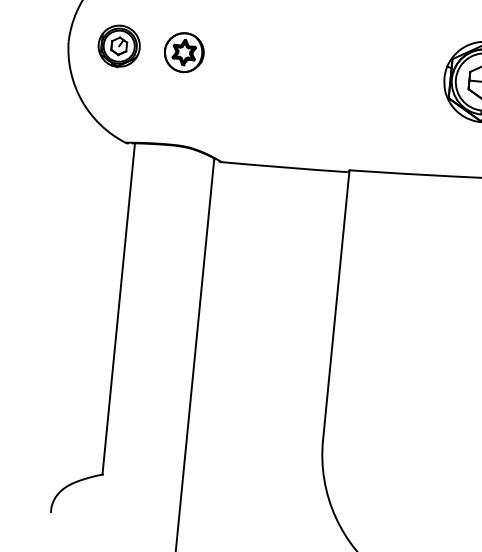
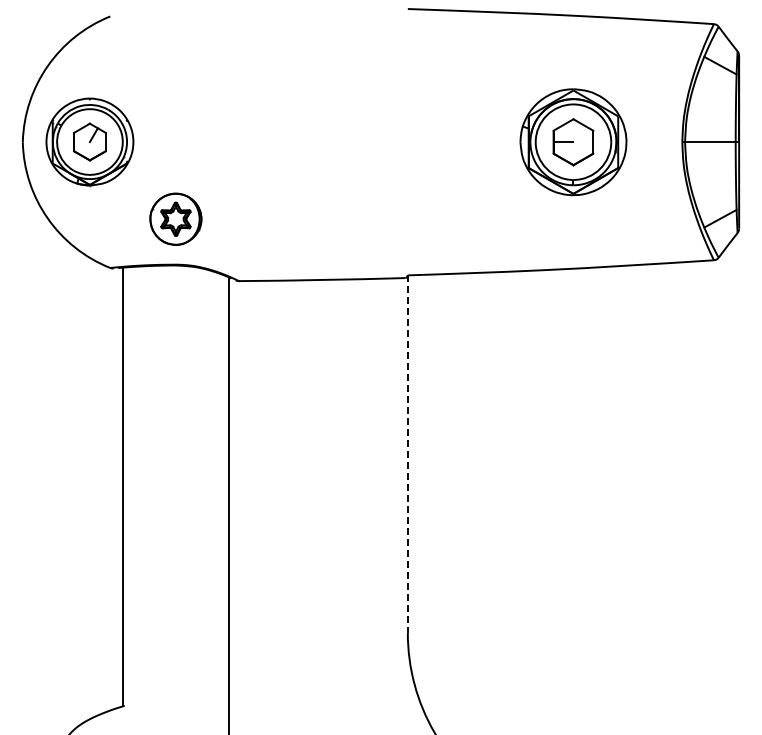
part: (119, 46) -> (89, 142), size x1.6
part: (184, 52) -> (175, 218), moved
line: (335, 305) -> (407, 454), solid -> dashed

